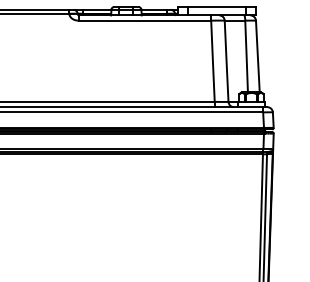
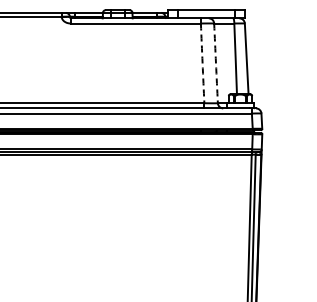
arc: (212, 61) -> (202, 63), solid -> dashed
arc: (227, 61) -> (216, 63), solid -> dashed

